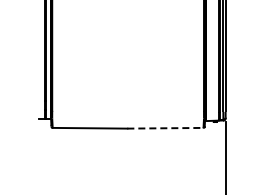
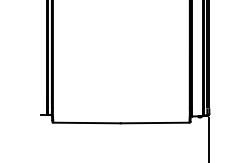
line: (165, 128) -> (155, 123), dashed -> solid

